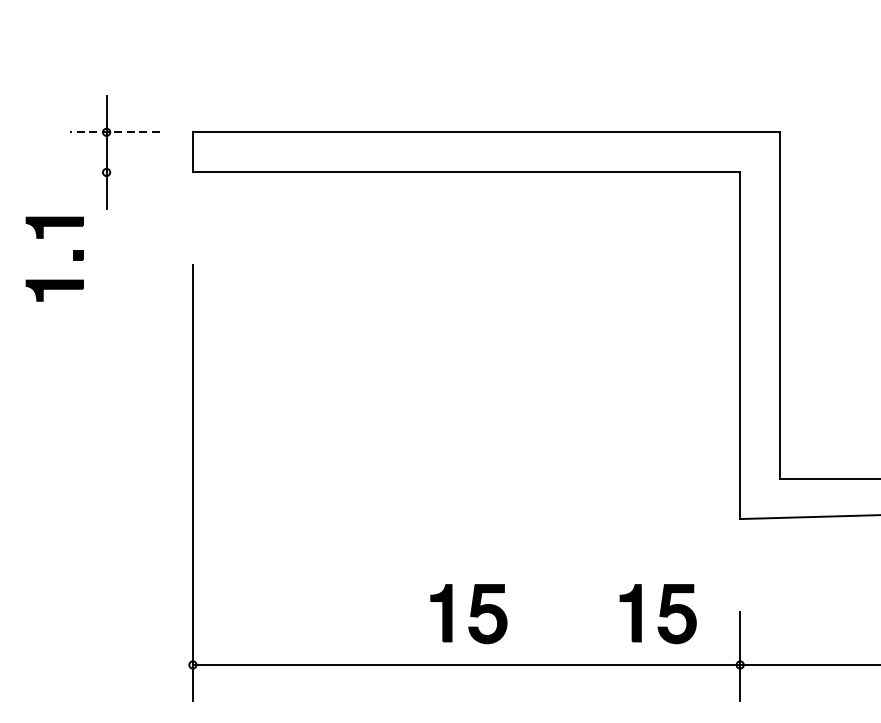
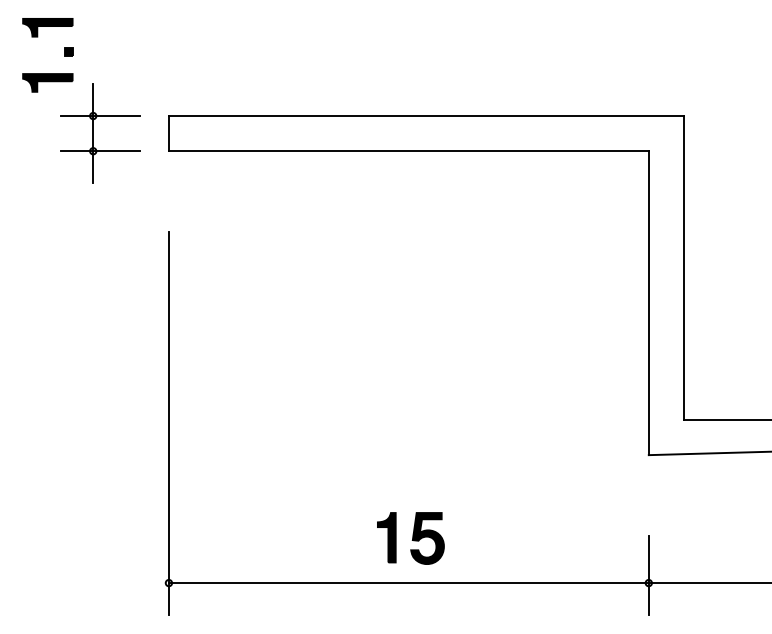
line: (114, 132) -> (100, 116), dashed -> solid
line: (114, 172) -> (100, 151), added
part: (73, 259) -> (64, 55), moved
part: (657, 614) -> (576, 538), removed

